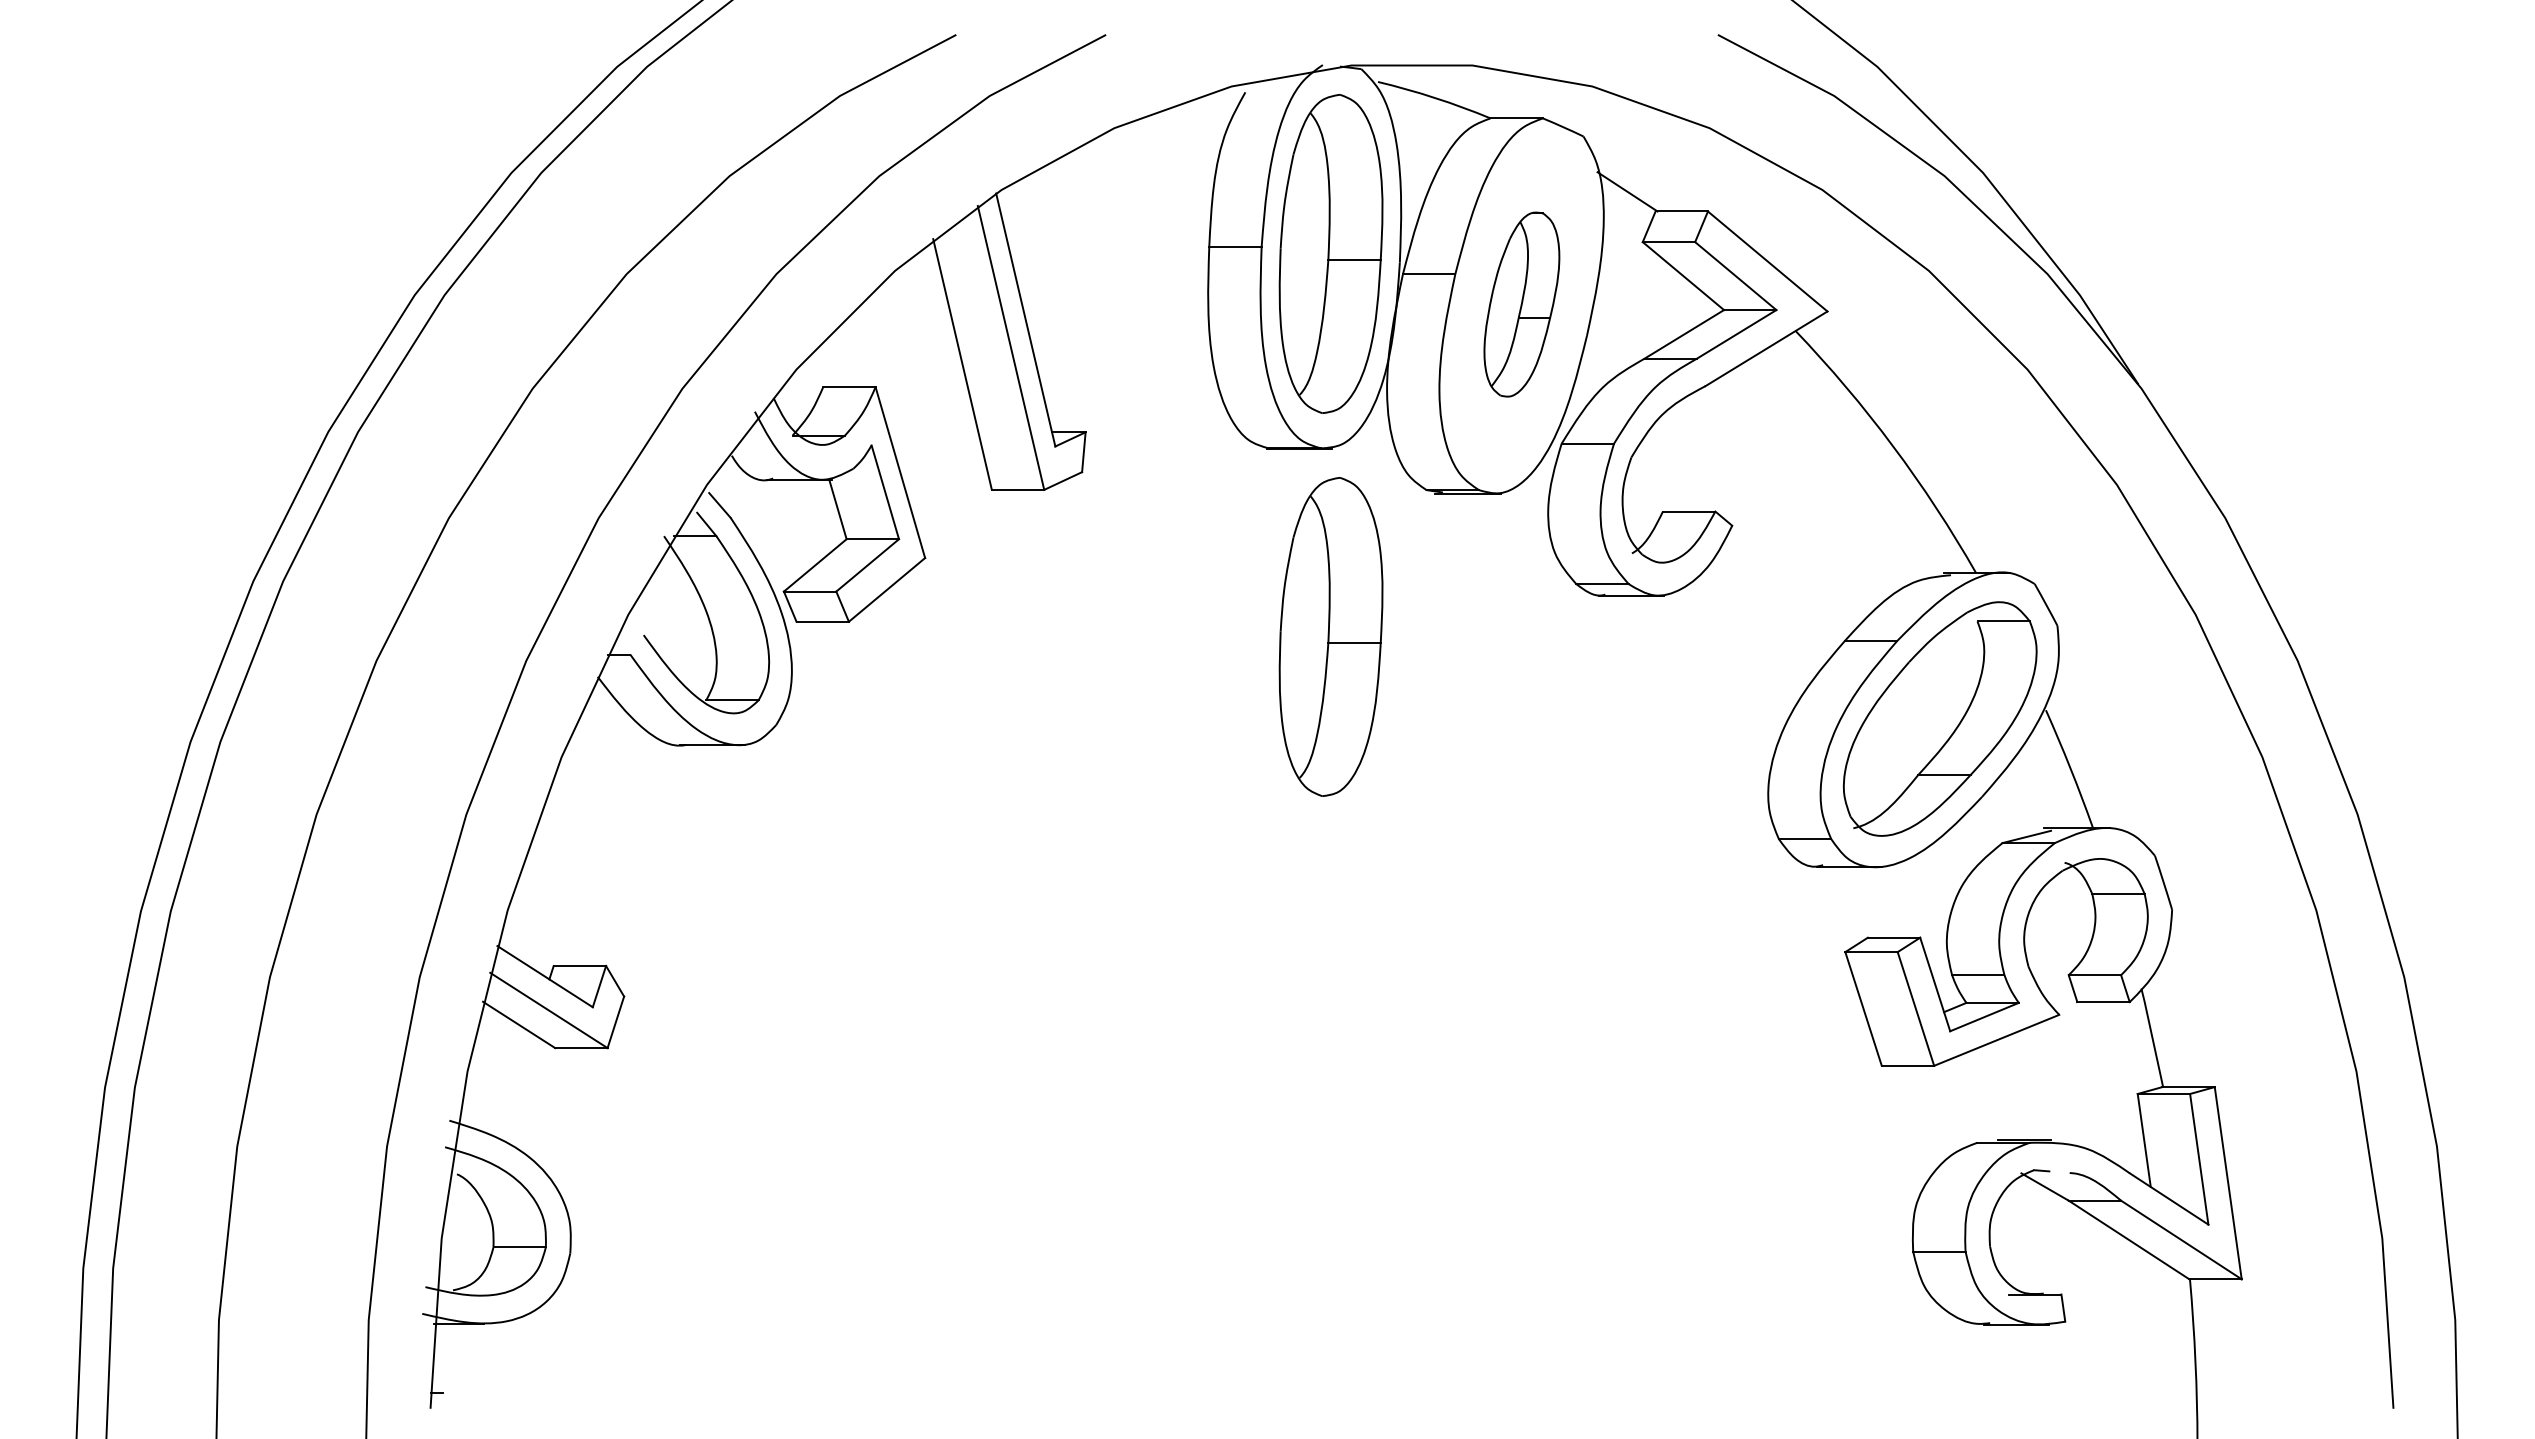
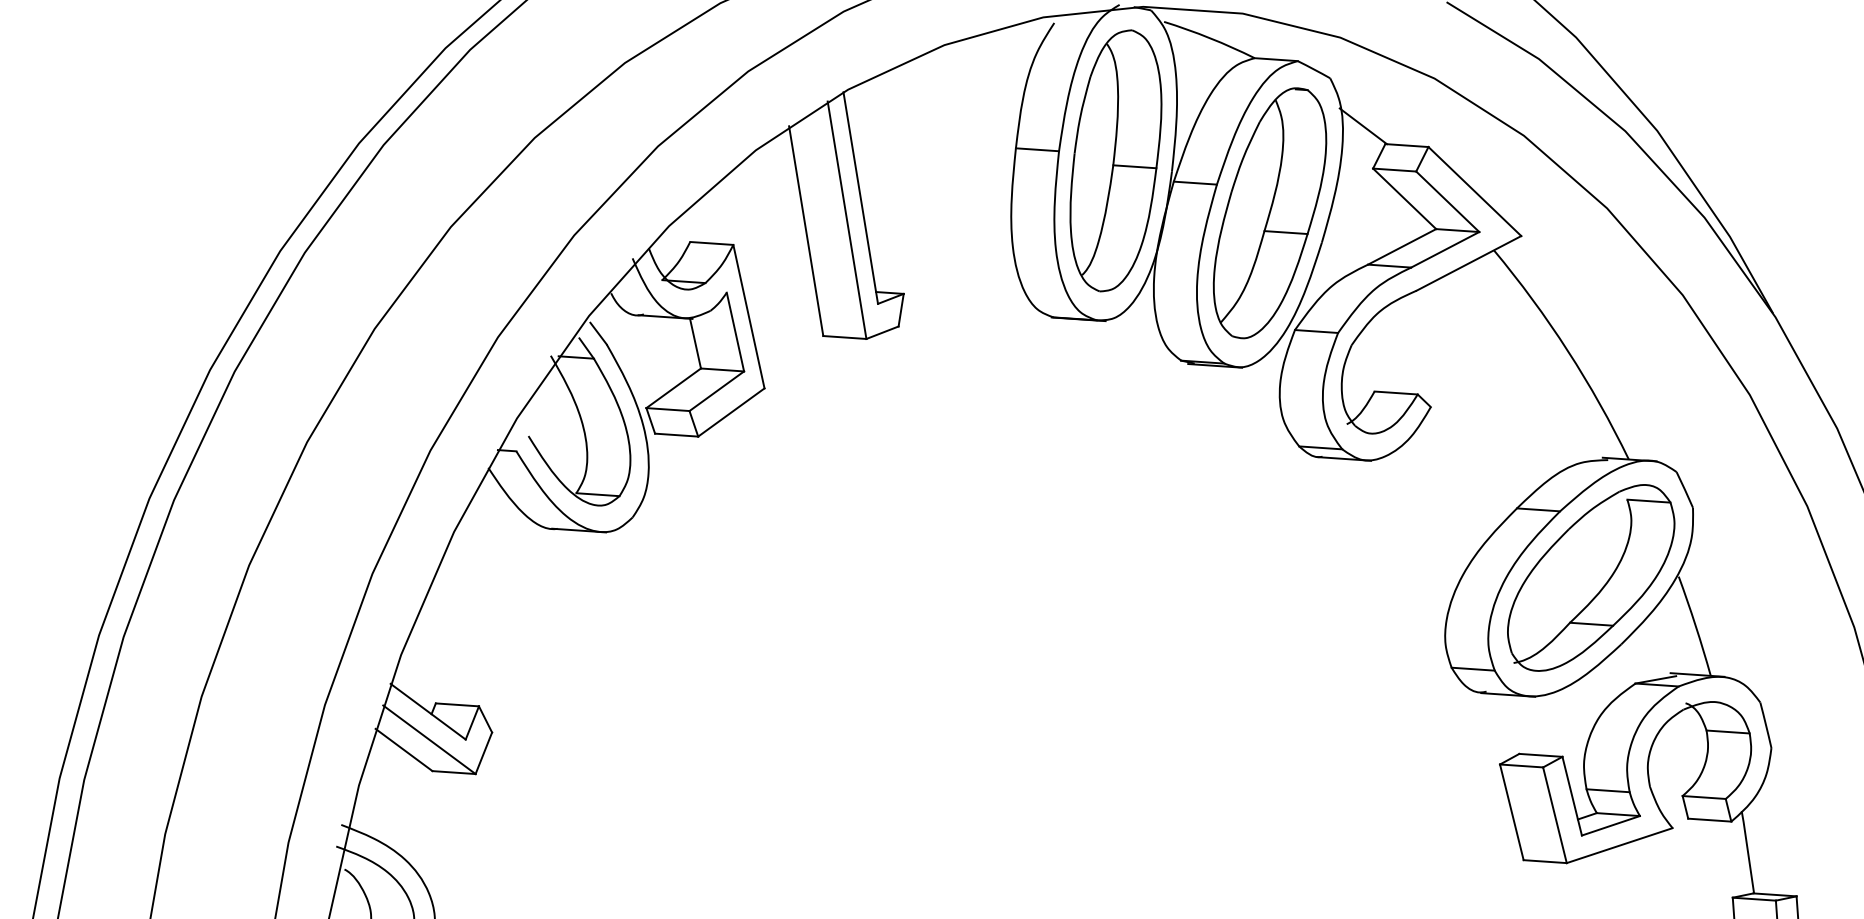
part: (1521, 304) -> (1269, 213), size x1.67
part: (1330, 636) -> (1093, 475), removed

